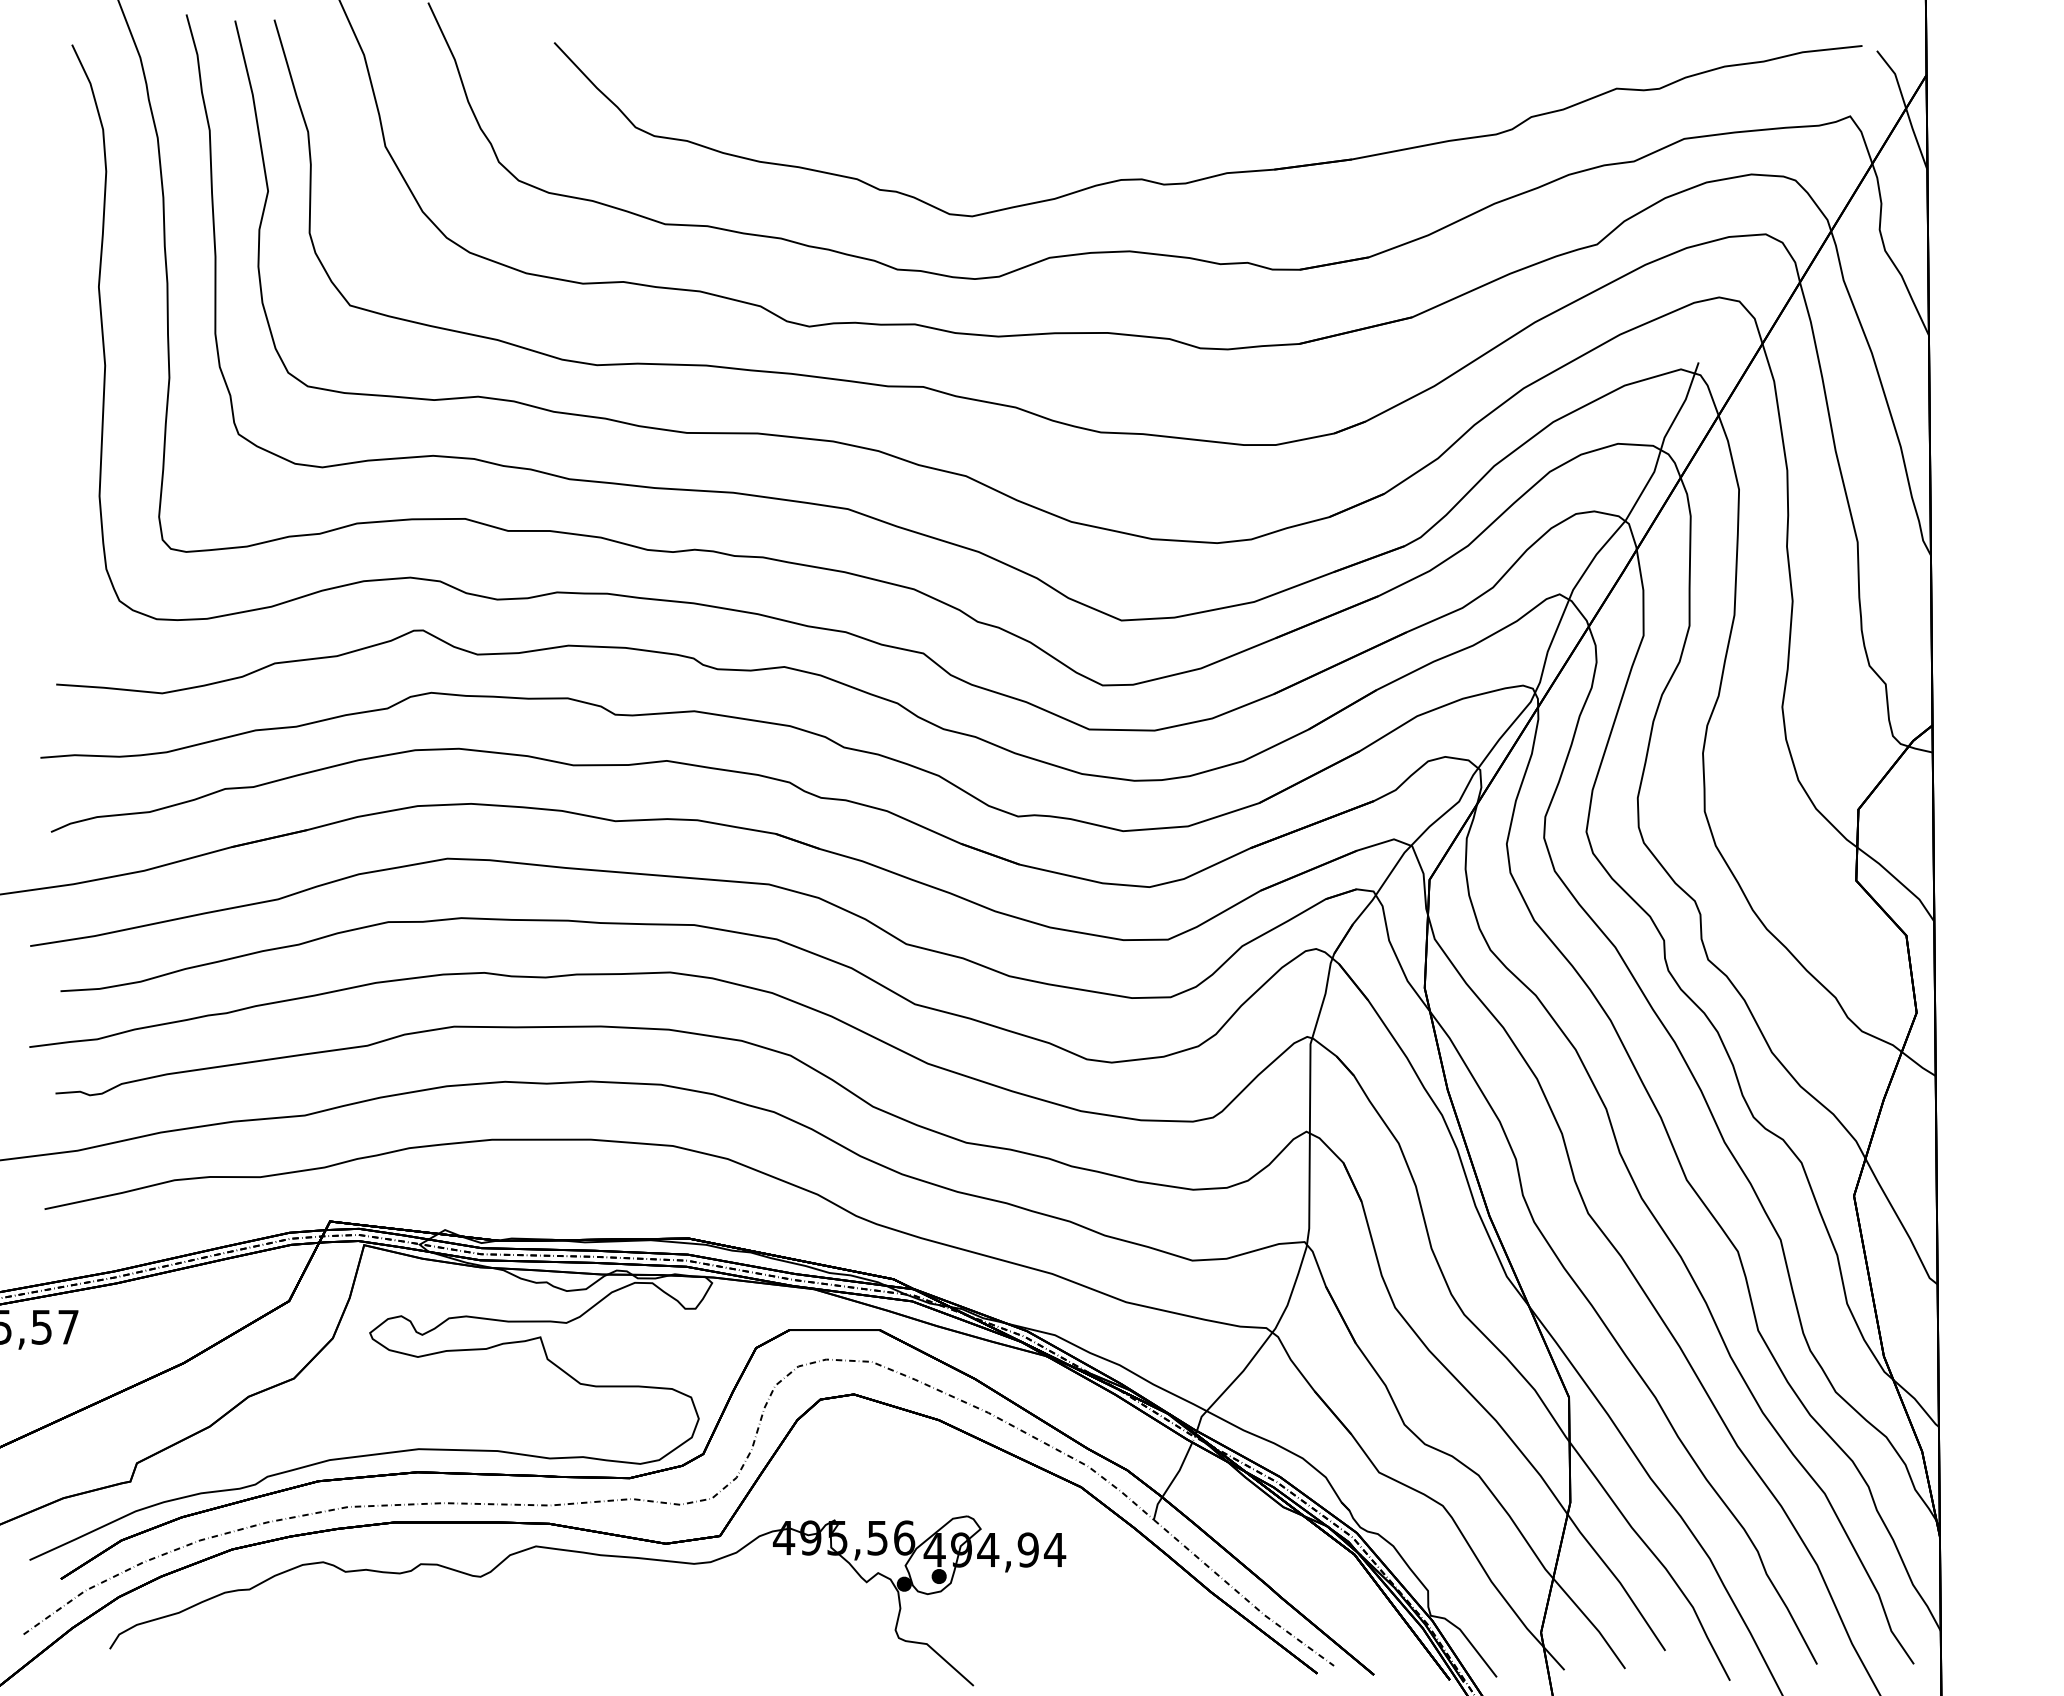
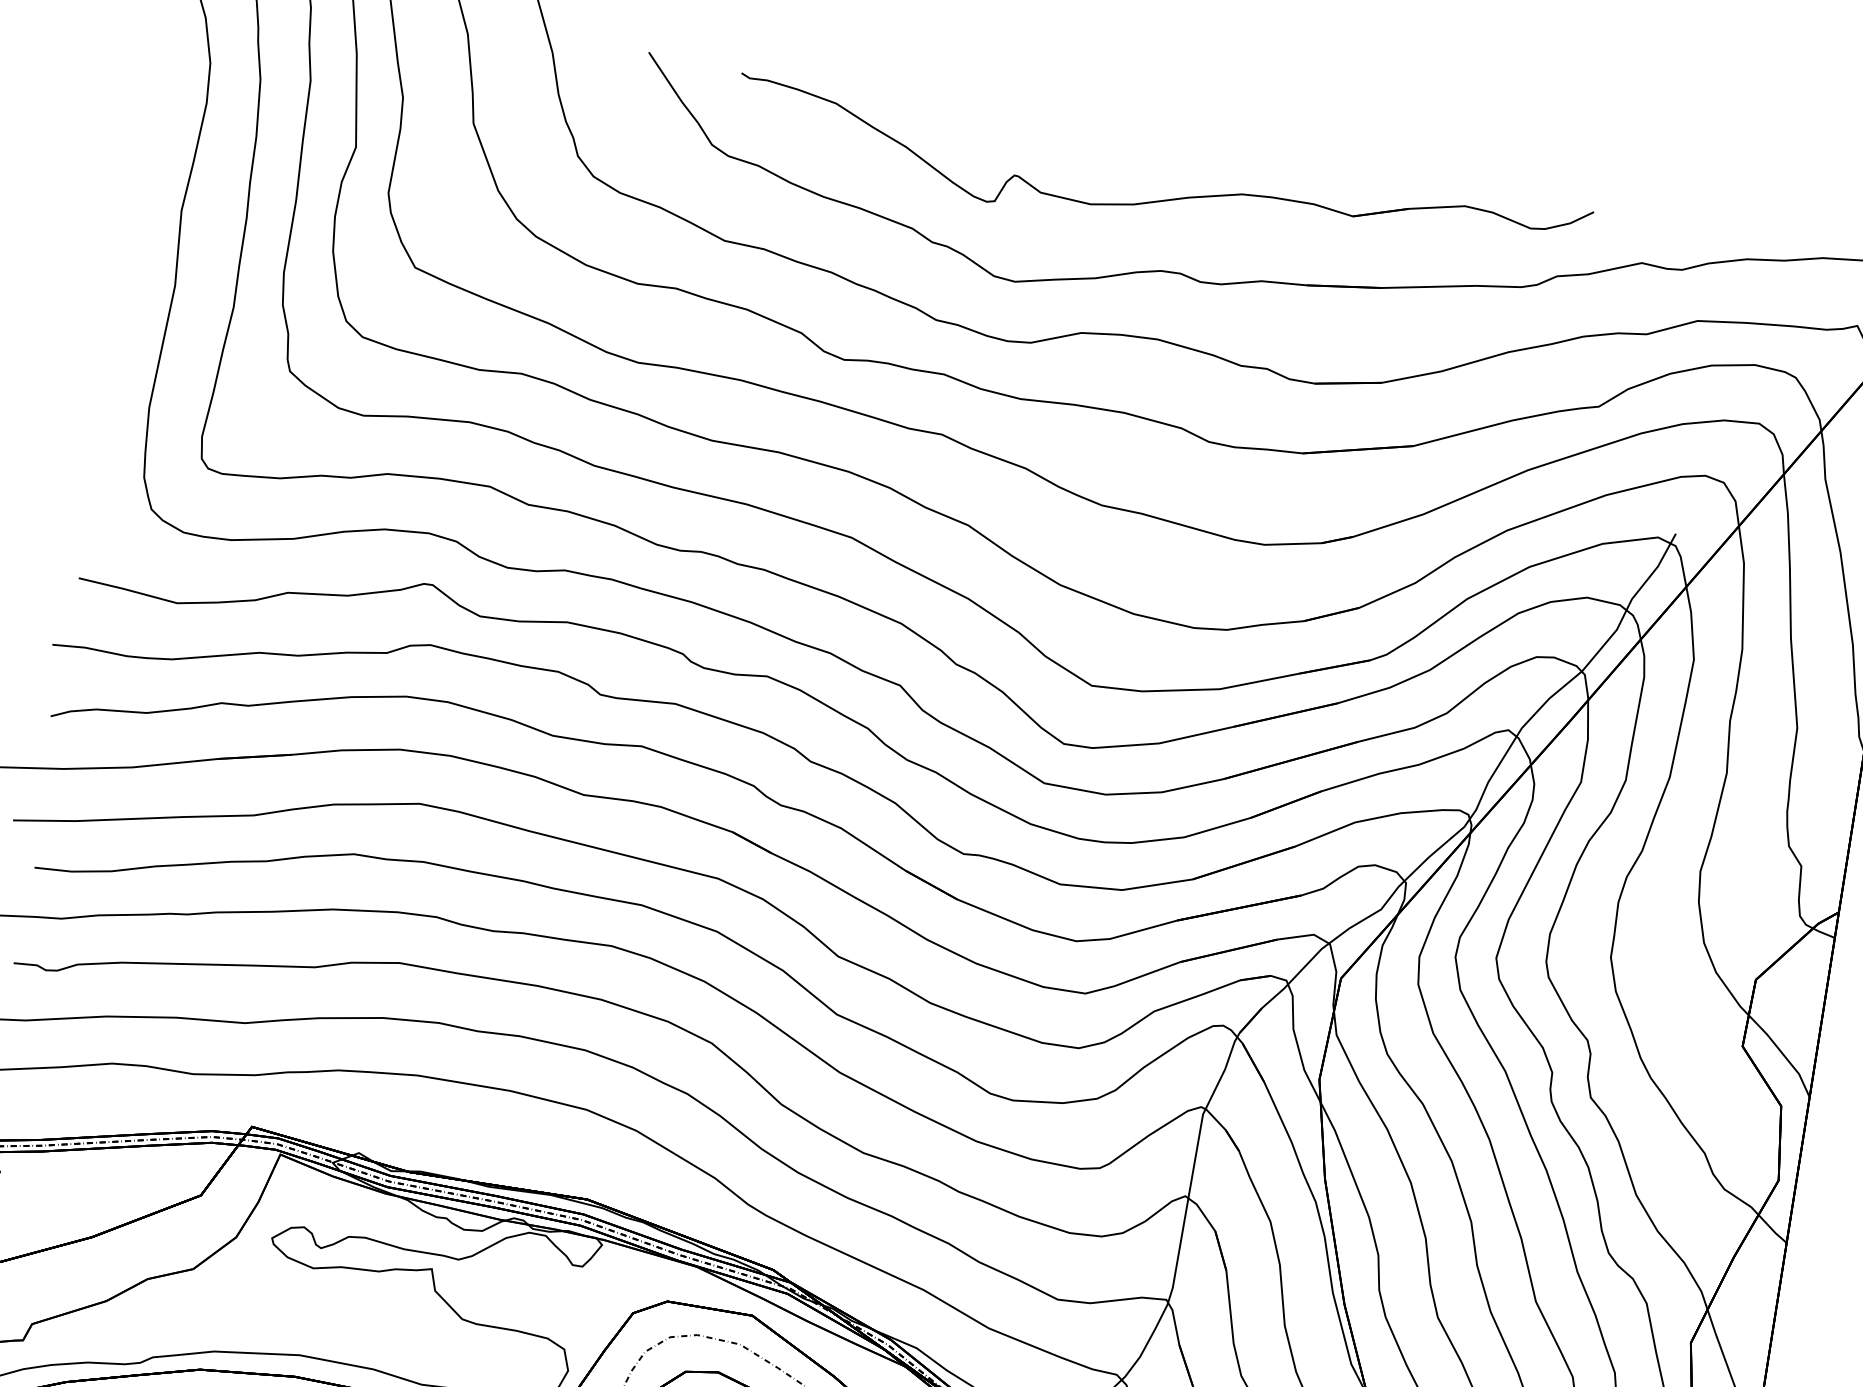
part: (1109, 106) -> (1161, 199), added

